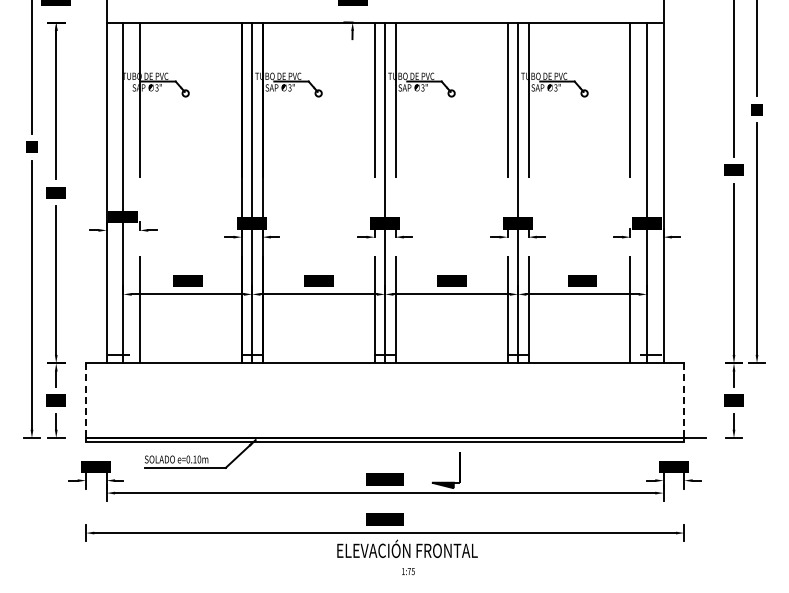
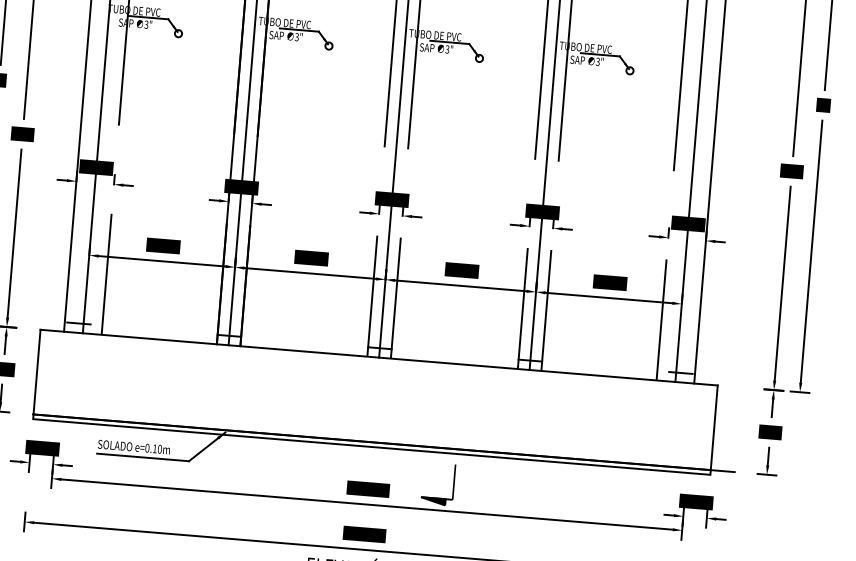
line: (85, 401) -> (36, 373), dashed -> solid
line: (684, 401) -> (714, 428), dashed -> solid

